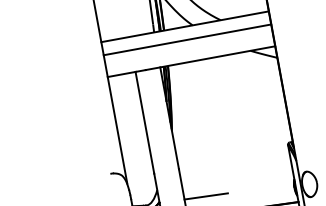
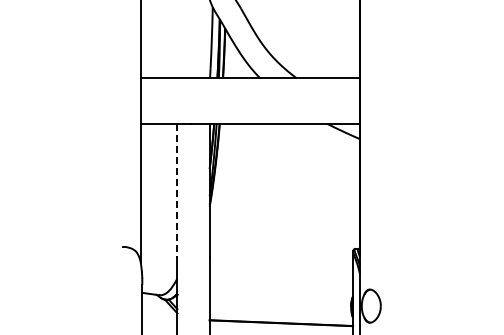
line: (187, 39) -> (250, 95), removed
line: (144, 122) -> (177, 190), solid -> dashed
line: (205, 196) -> (237, 297), removed

